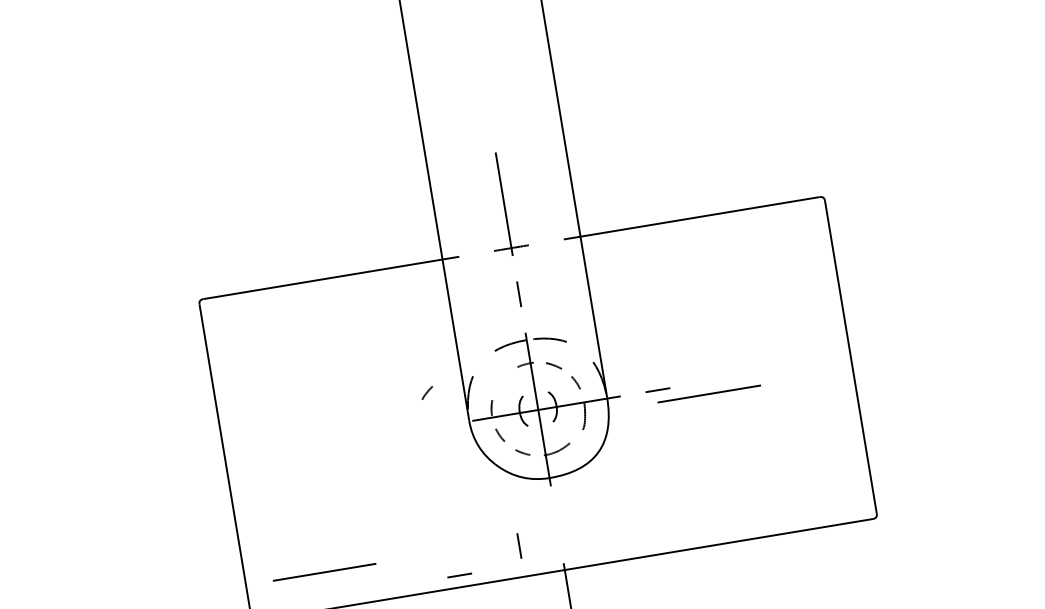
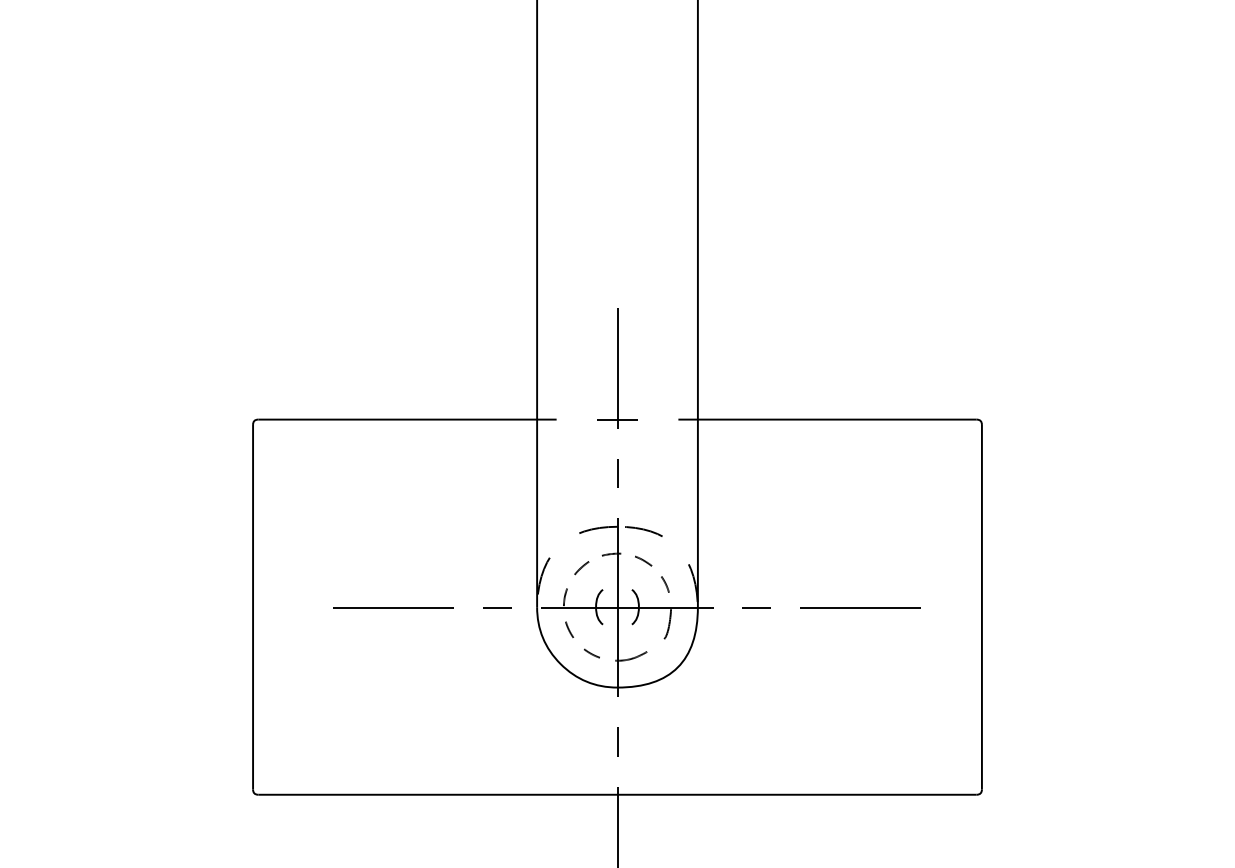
line: (427, 393) -> (581, 568), moved
line: (709, 393) -> (860, 607), moved
line: (519, 545) -> (617, 741), moved
line: (324, 571) -> (393, 607), moved
line: (459, 574) -> (497, 607), moved

